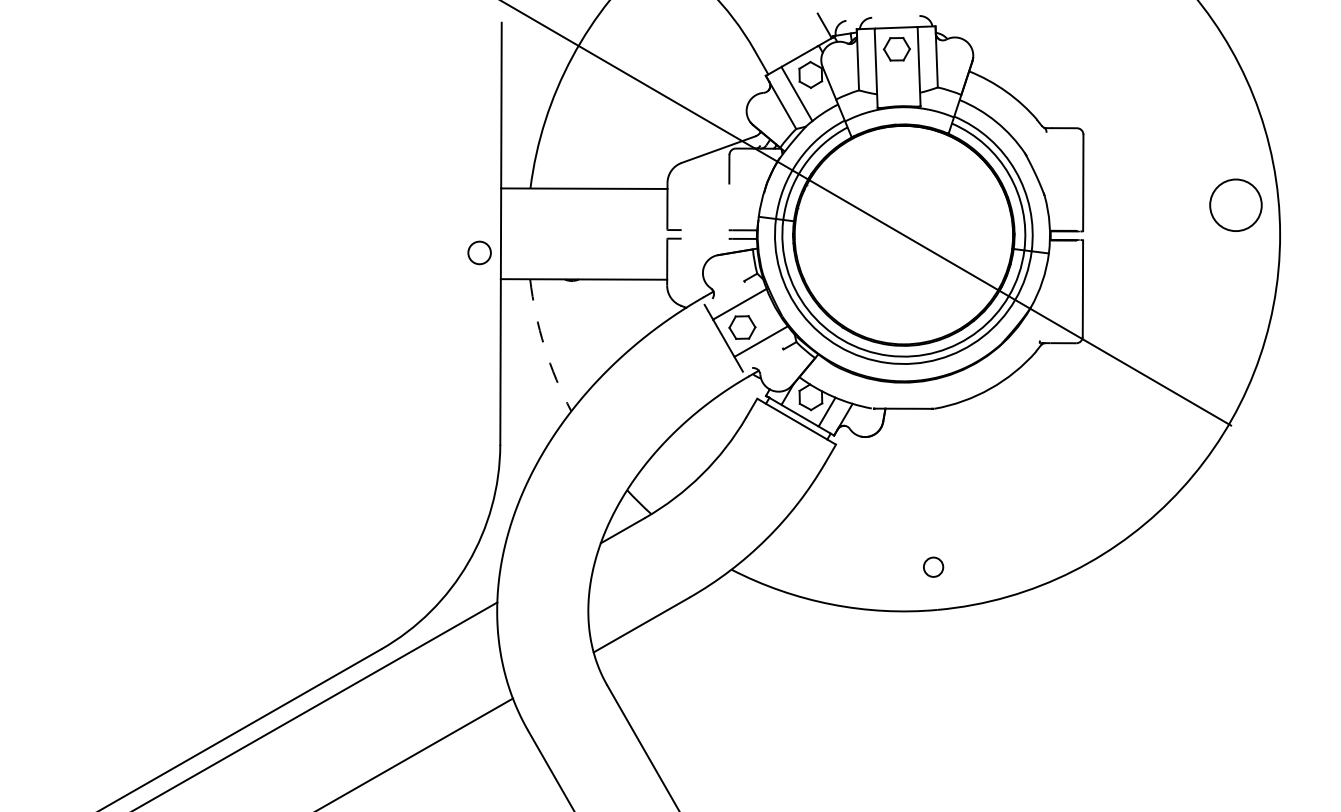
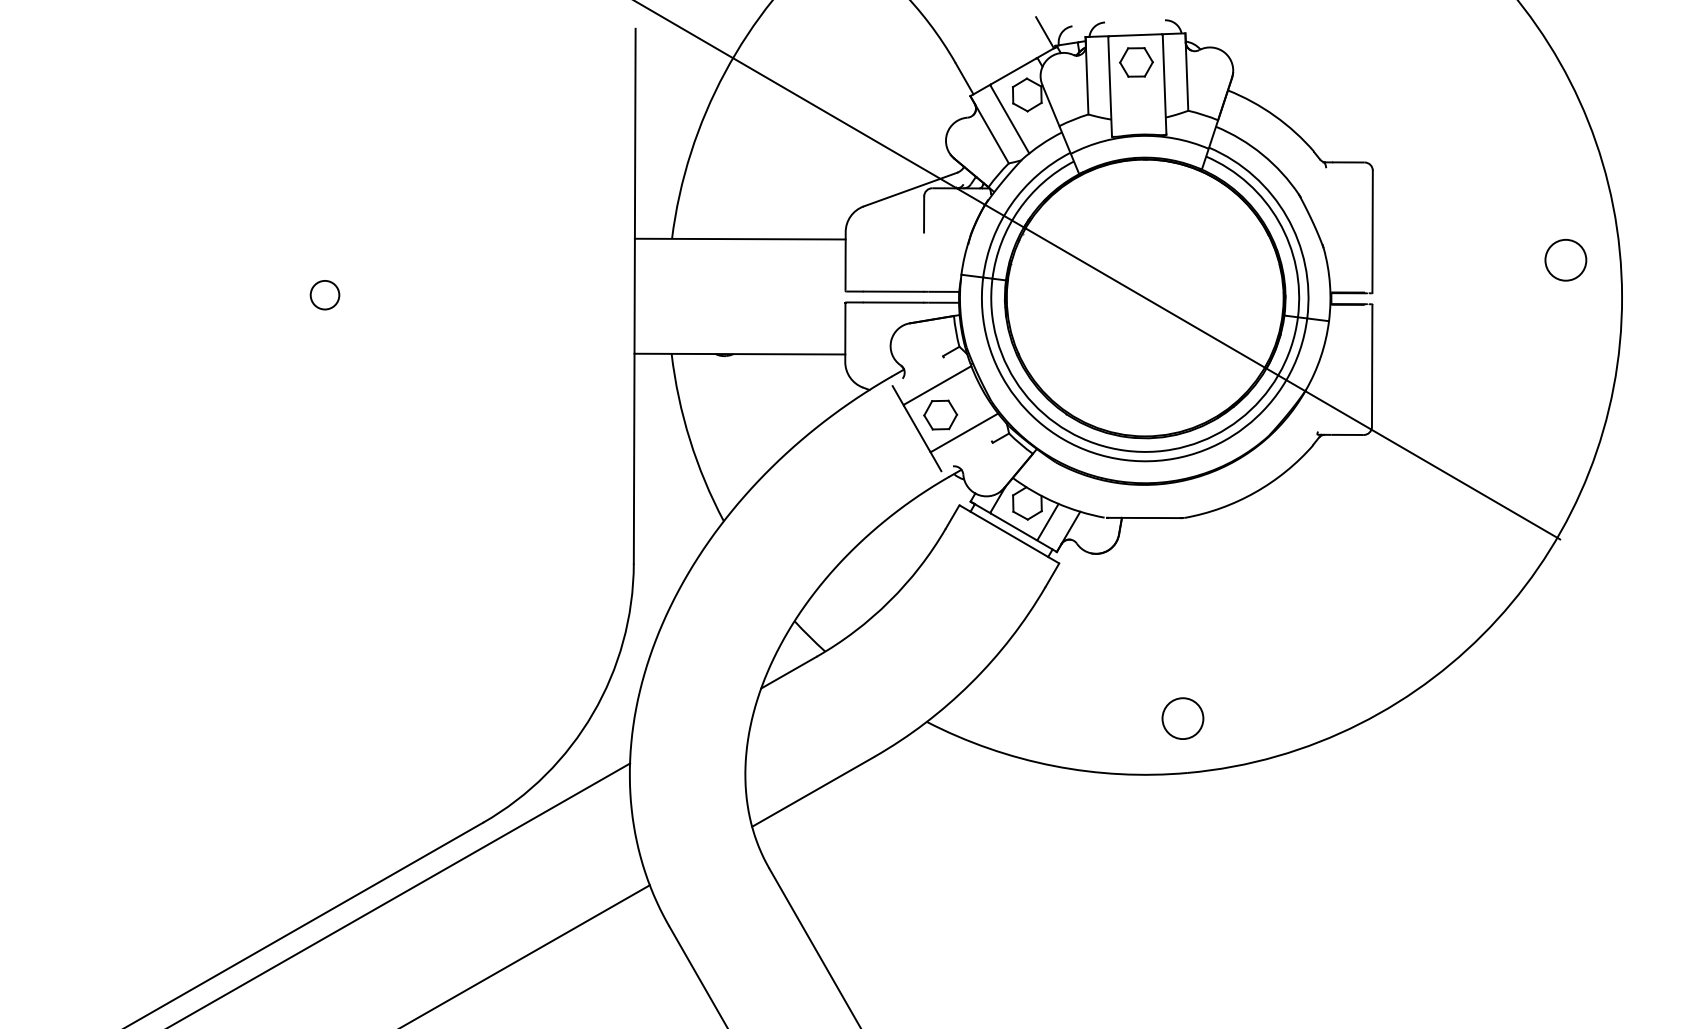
circle: (1235, 205) -> (1565, 260), size x0.62
line: (704, 230) -> (892, 292), added
line: (704, 238) -> (892, 302), added
circle: (479, 252) -> (324, 294), moved
arc: (544, 347) -> (689, 440), dashed -> solid
circle: (933, 567) -> (1182, 719), size x1.67

